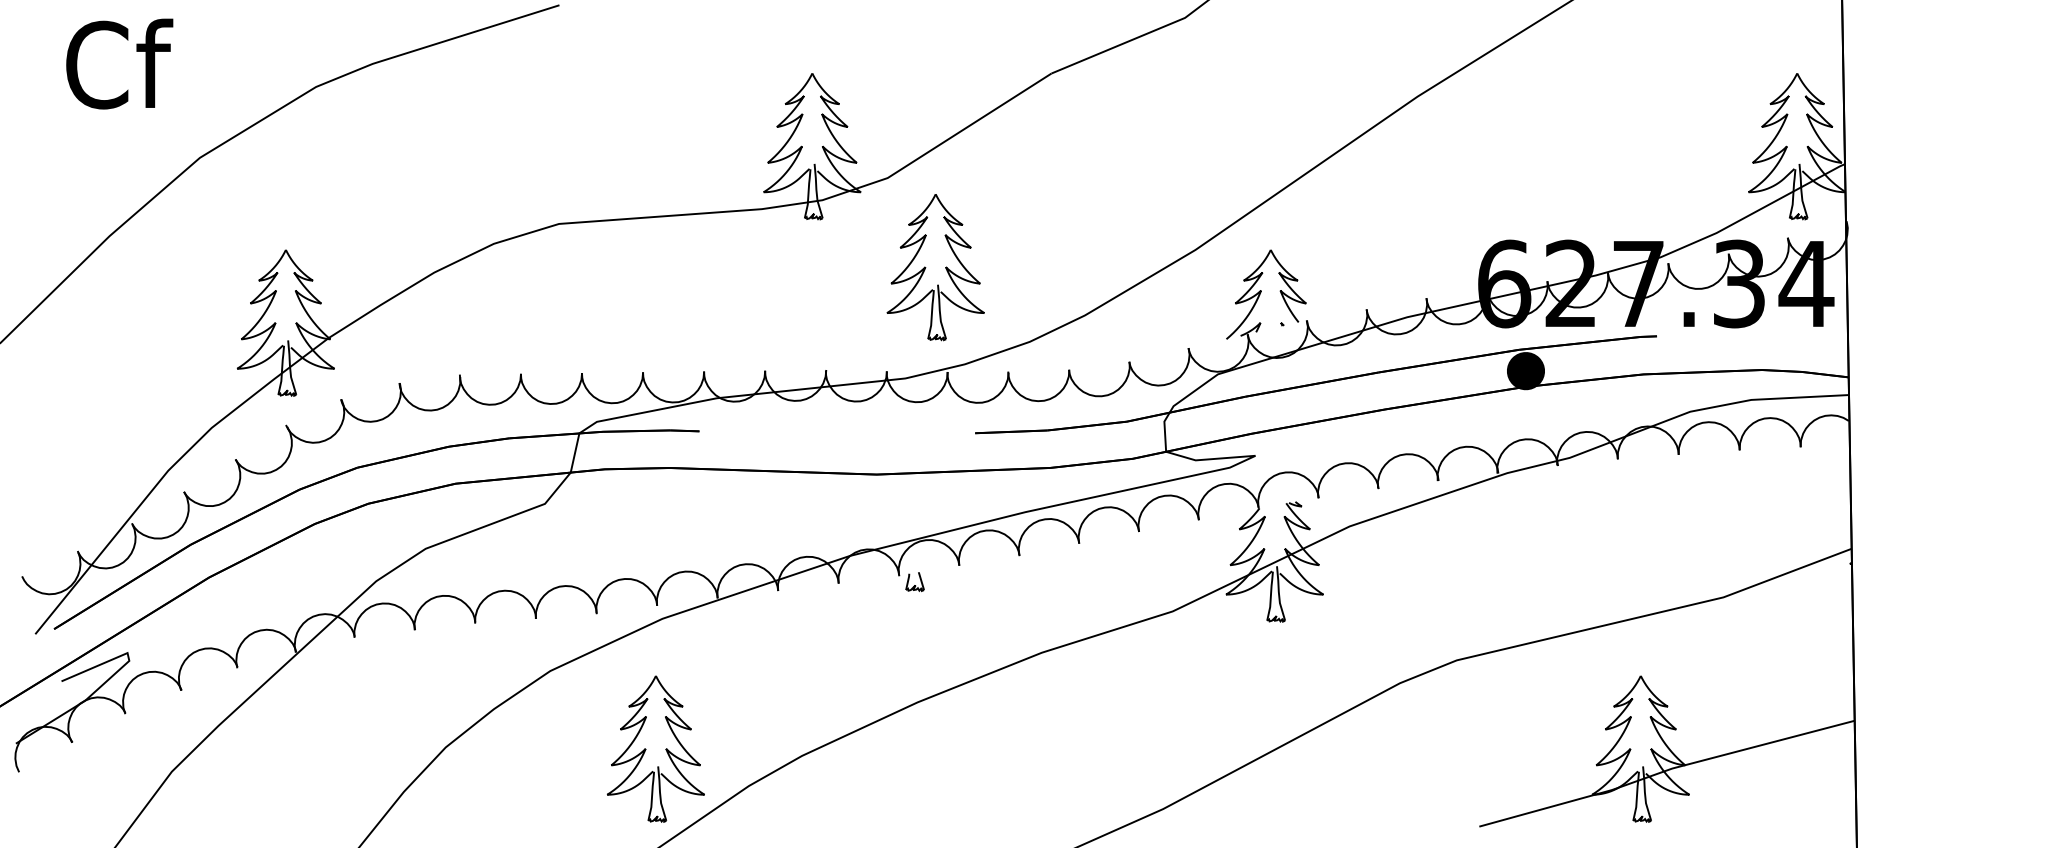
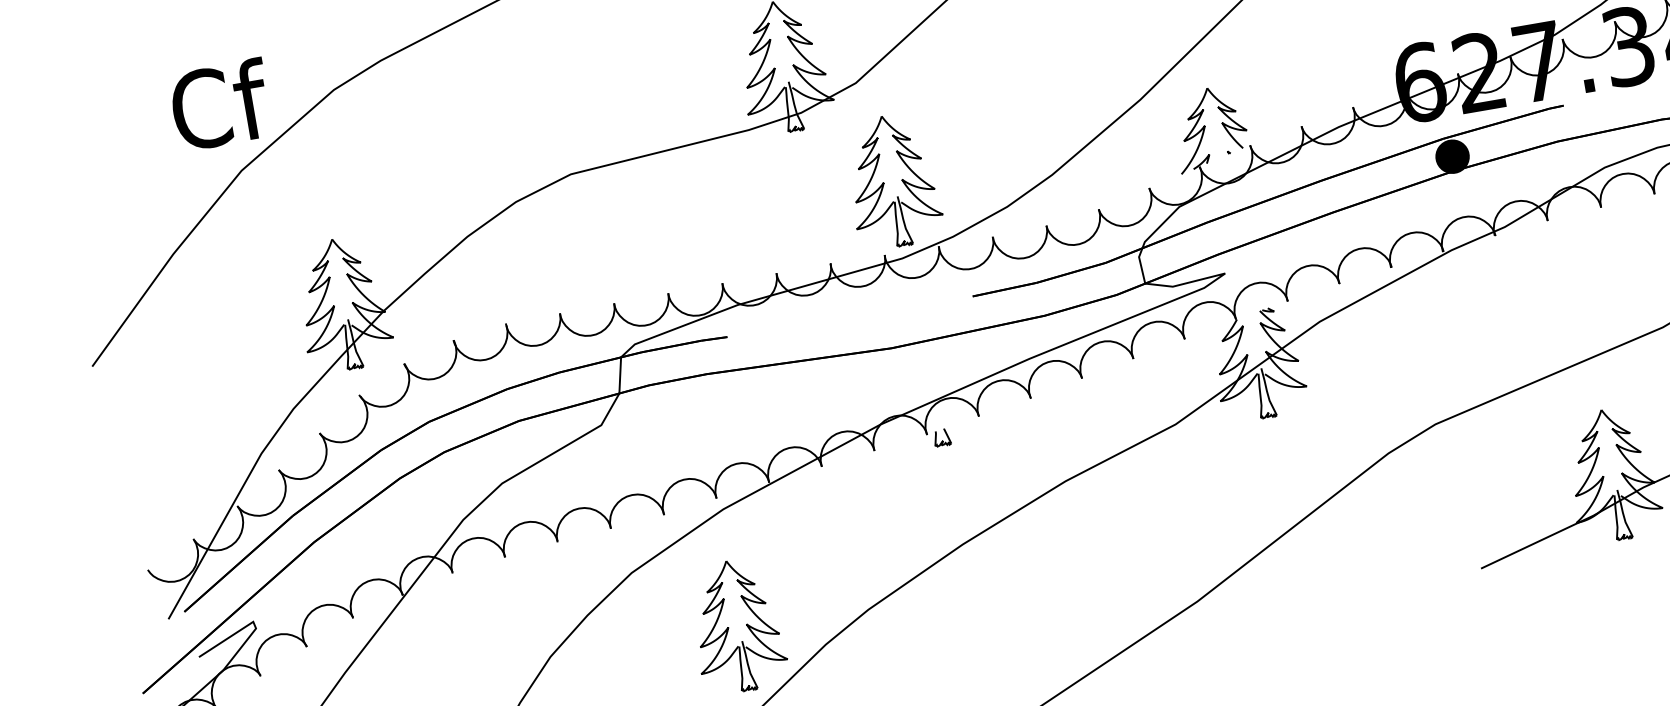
text: (119, 63) -> (220, 104), moved
part: (935, 267) -> (892, 181), moved

